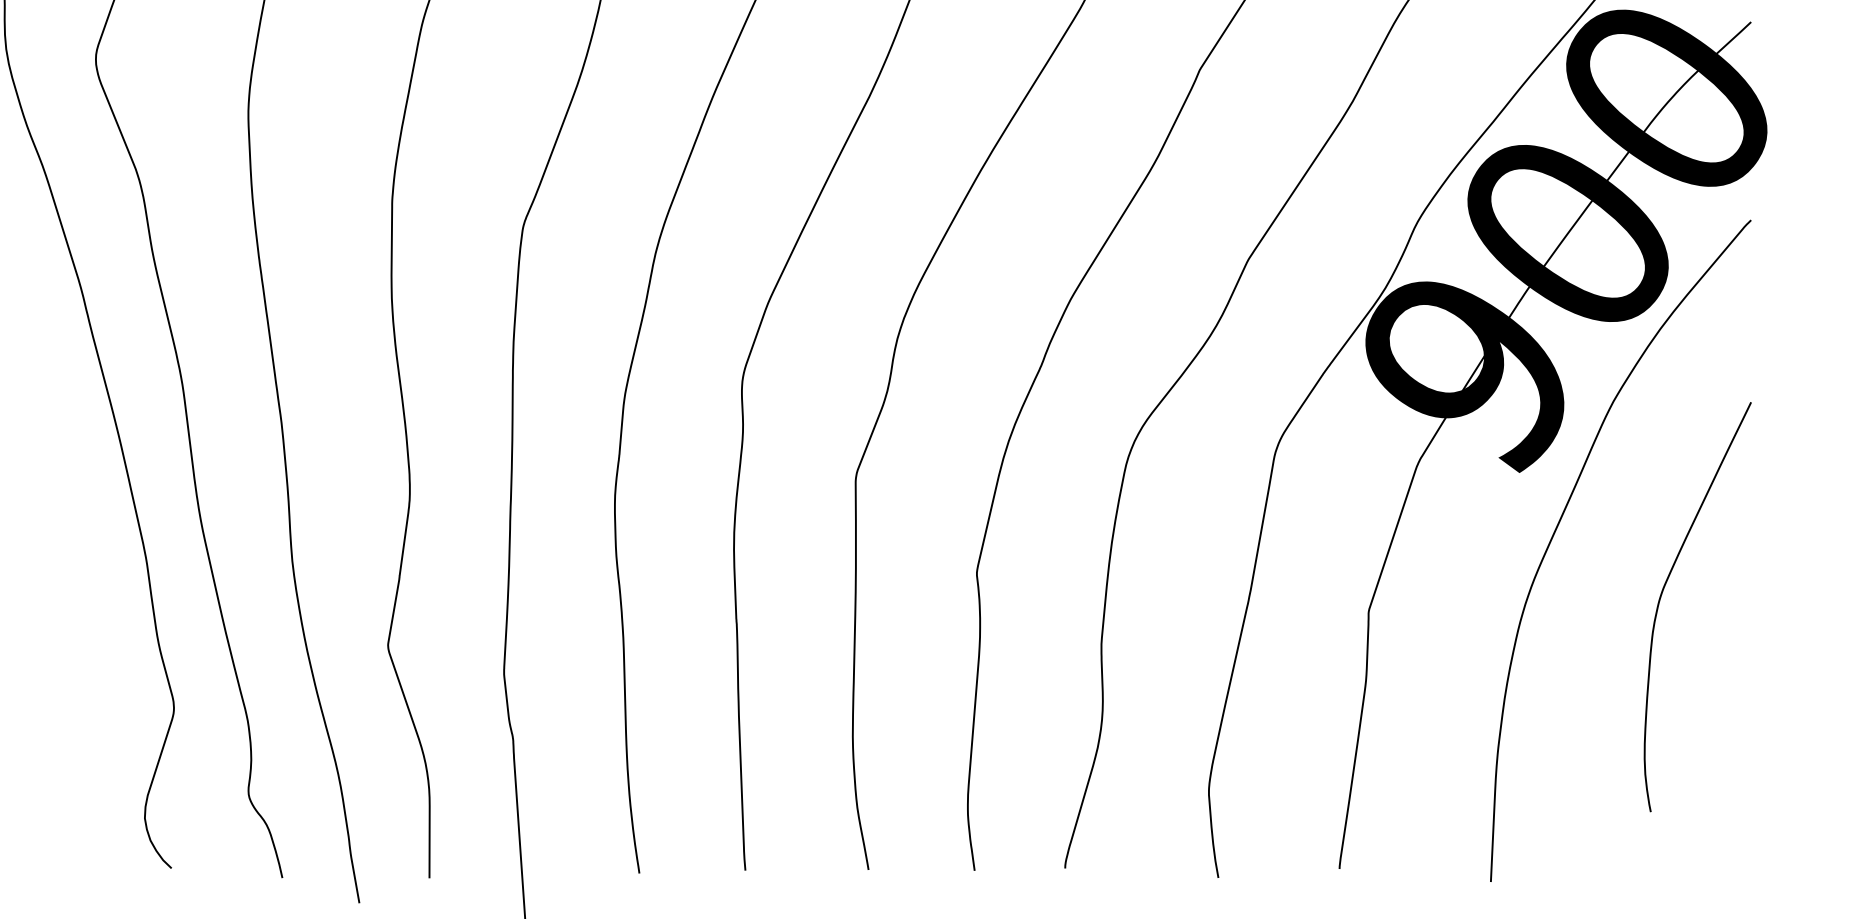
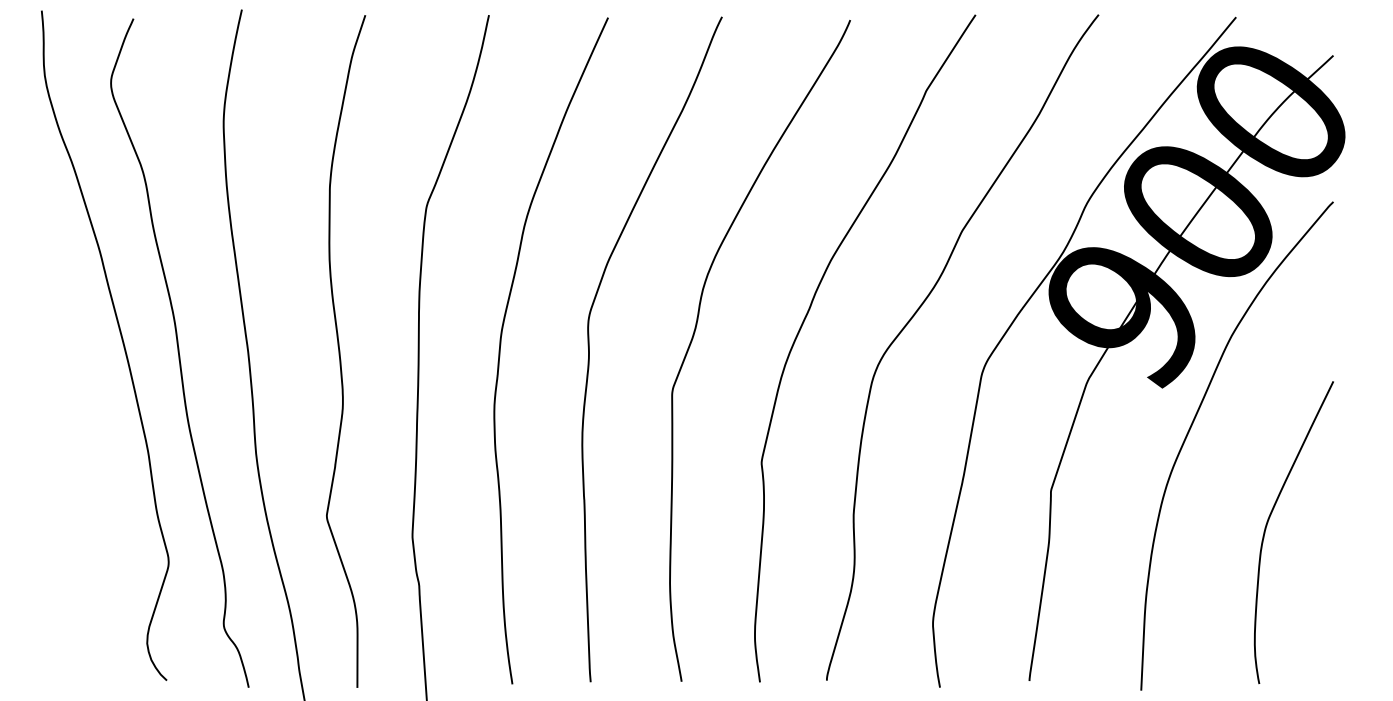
curve: (1664, 590) -> (1269, 520), moved

